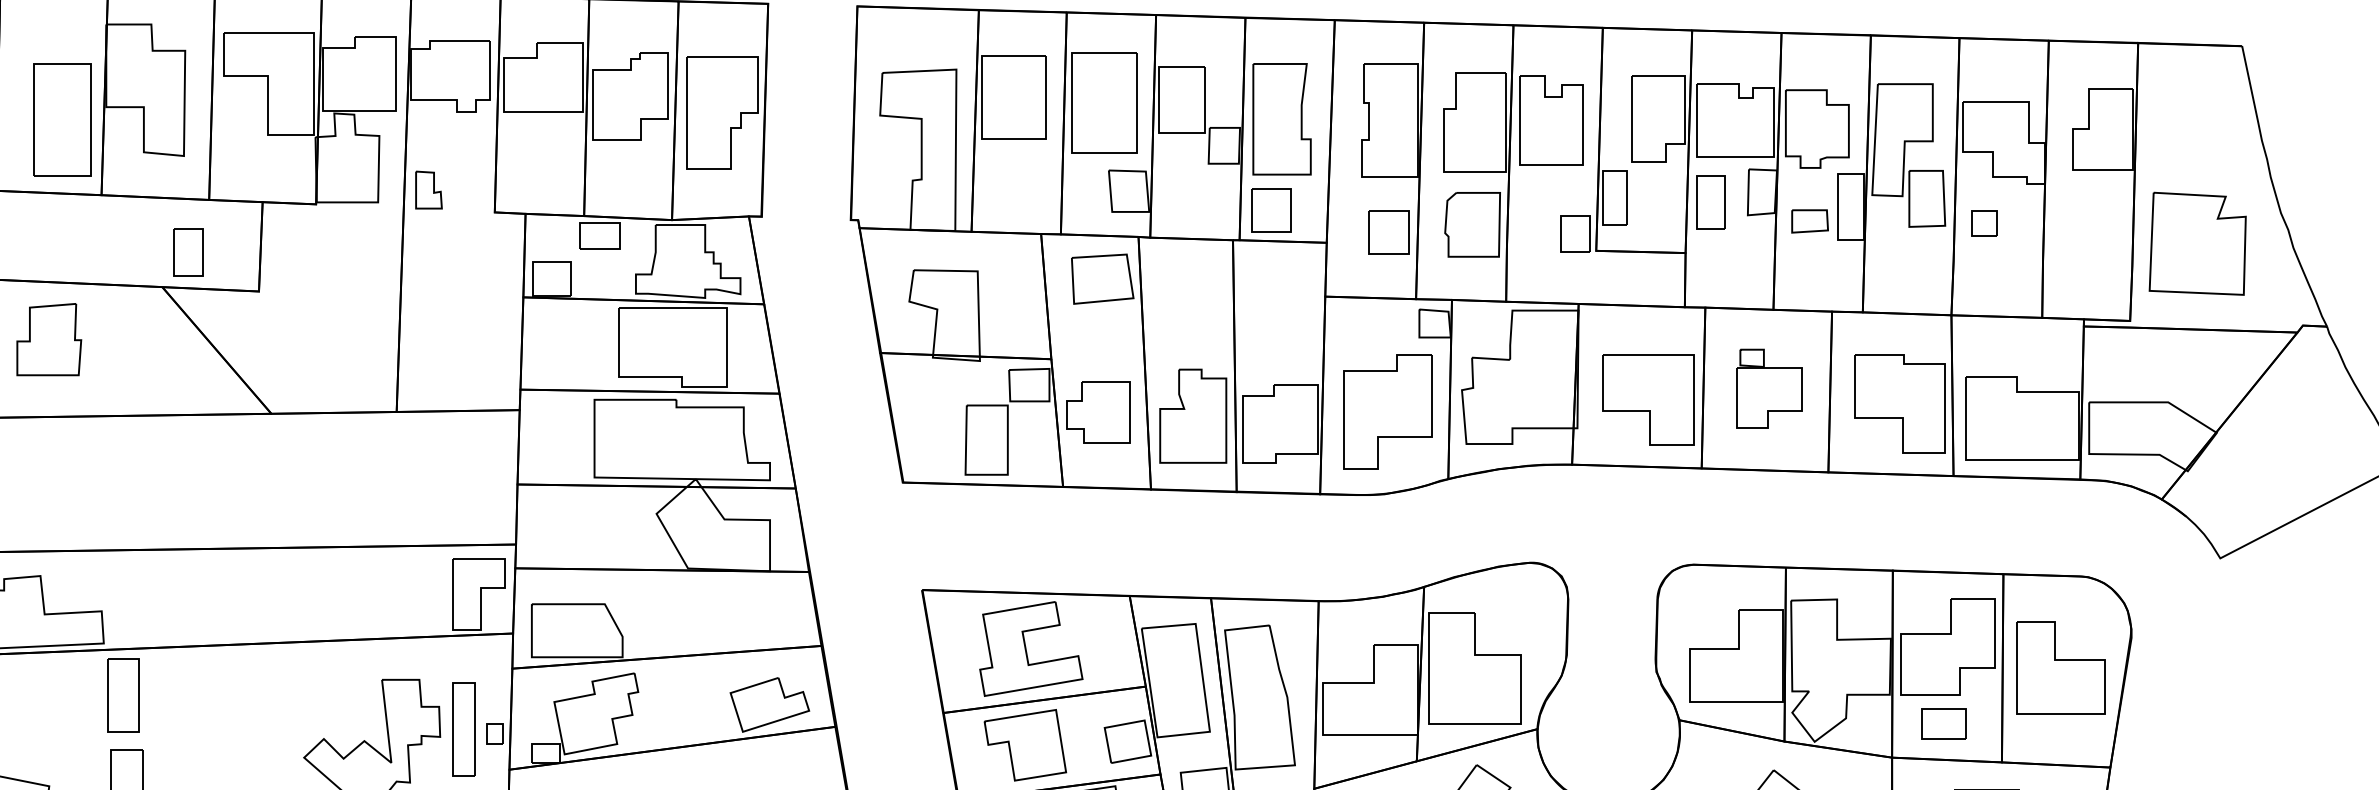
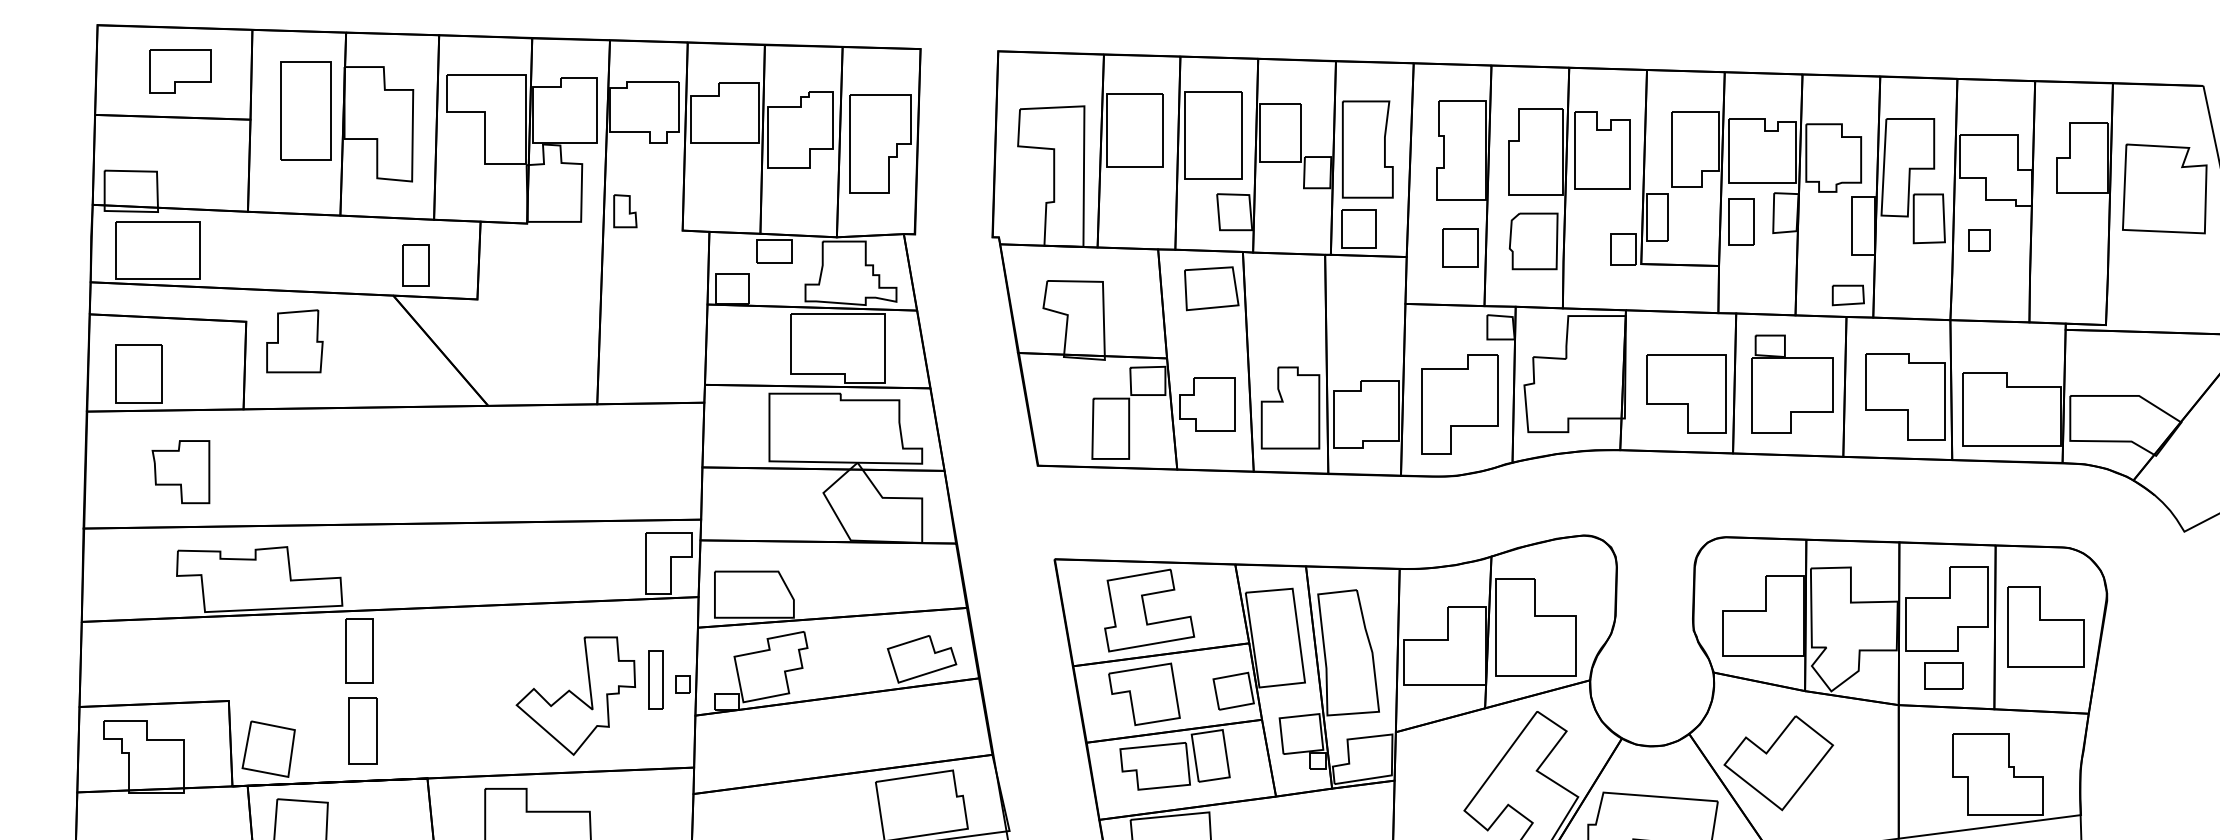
part: (61, 119) -> (305, 110), moved
part: (1809, 221) -> (1847, 295), moved
part: (2197, 243) -> (2164, 188), moved
part: (1770, 388) -> (1792, 383), size x1.43
part: (463, 728) -> (655, 679), size x0.71

